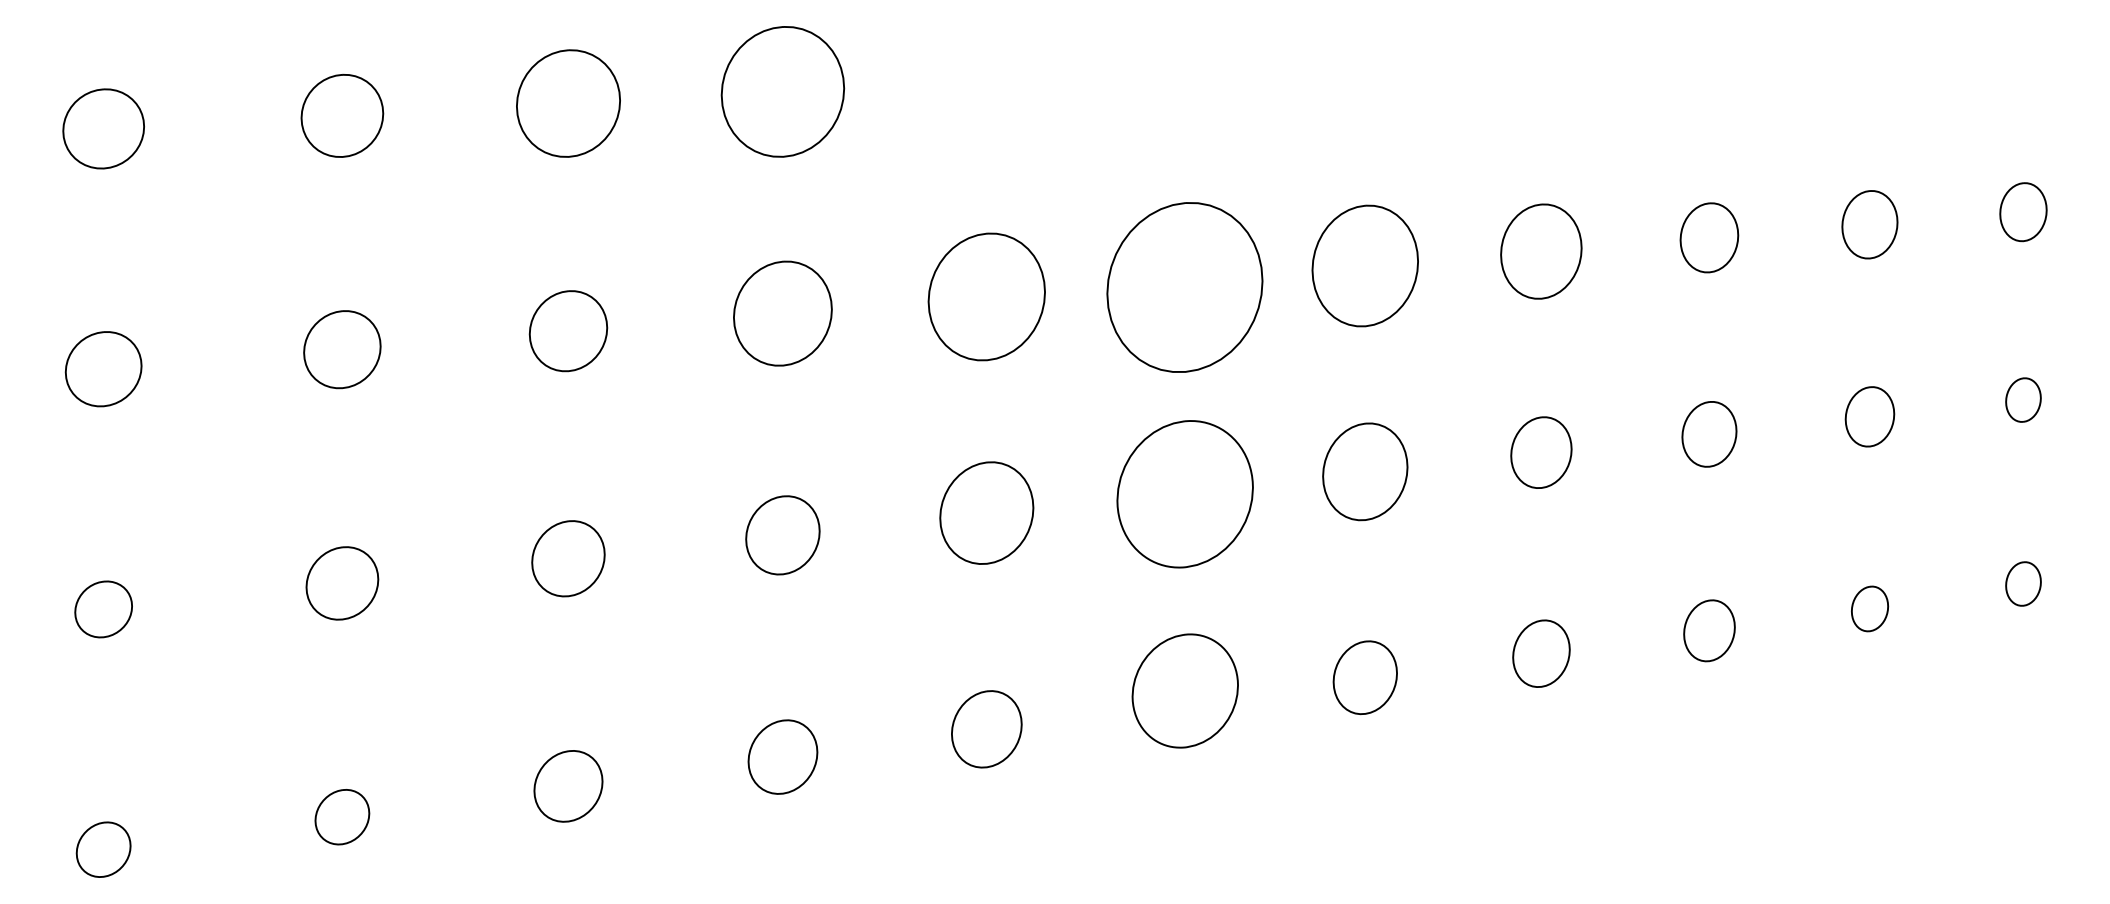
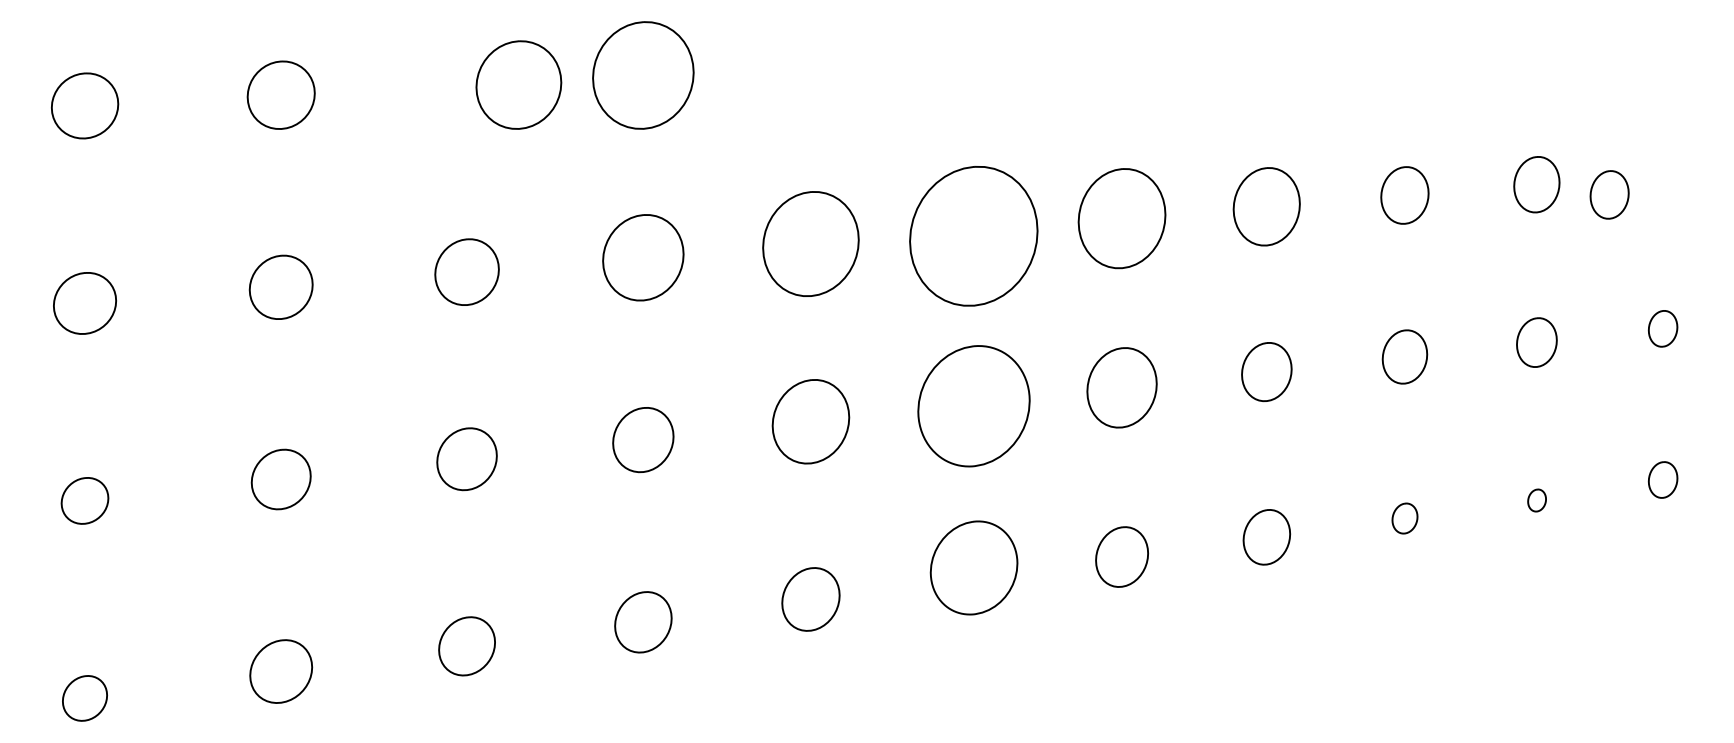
part: (568, 103) -> (518, 85), moved
part: (2023, 212) -> (1609, 195), moved
part: (1870, 608) -> (1537, 500), size x0.6
part: (1709, 630) -> (1404, 518), size x0.6
part: (342, 817) -> (281, 671), size x1.4

